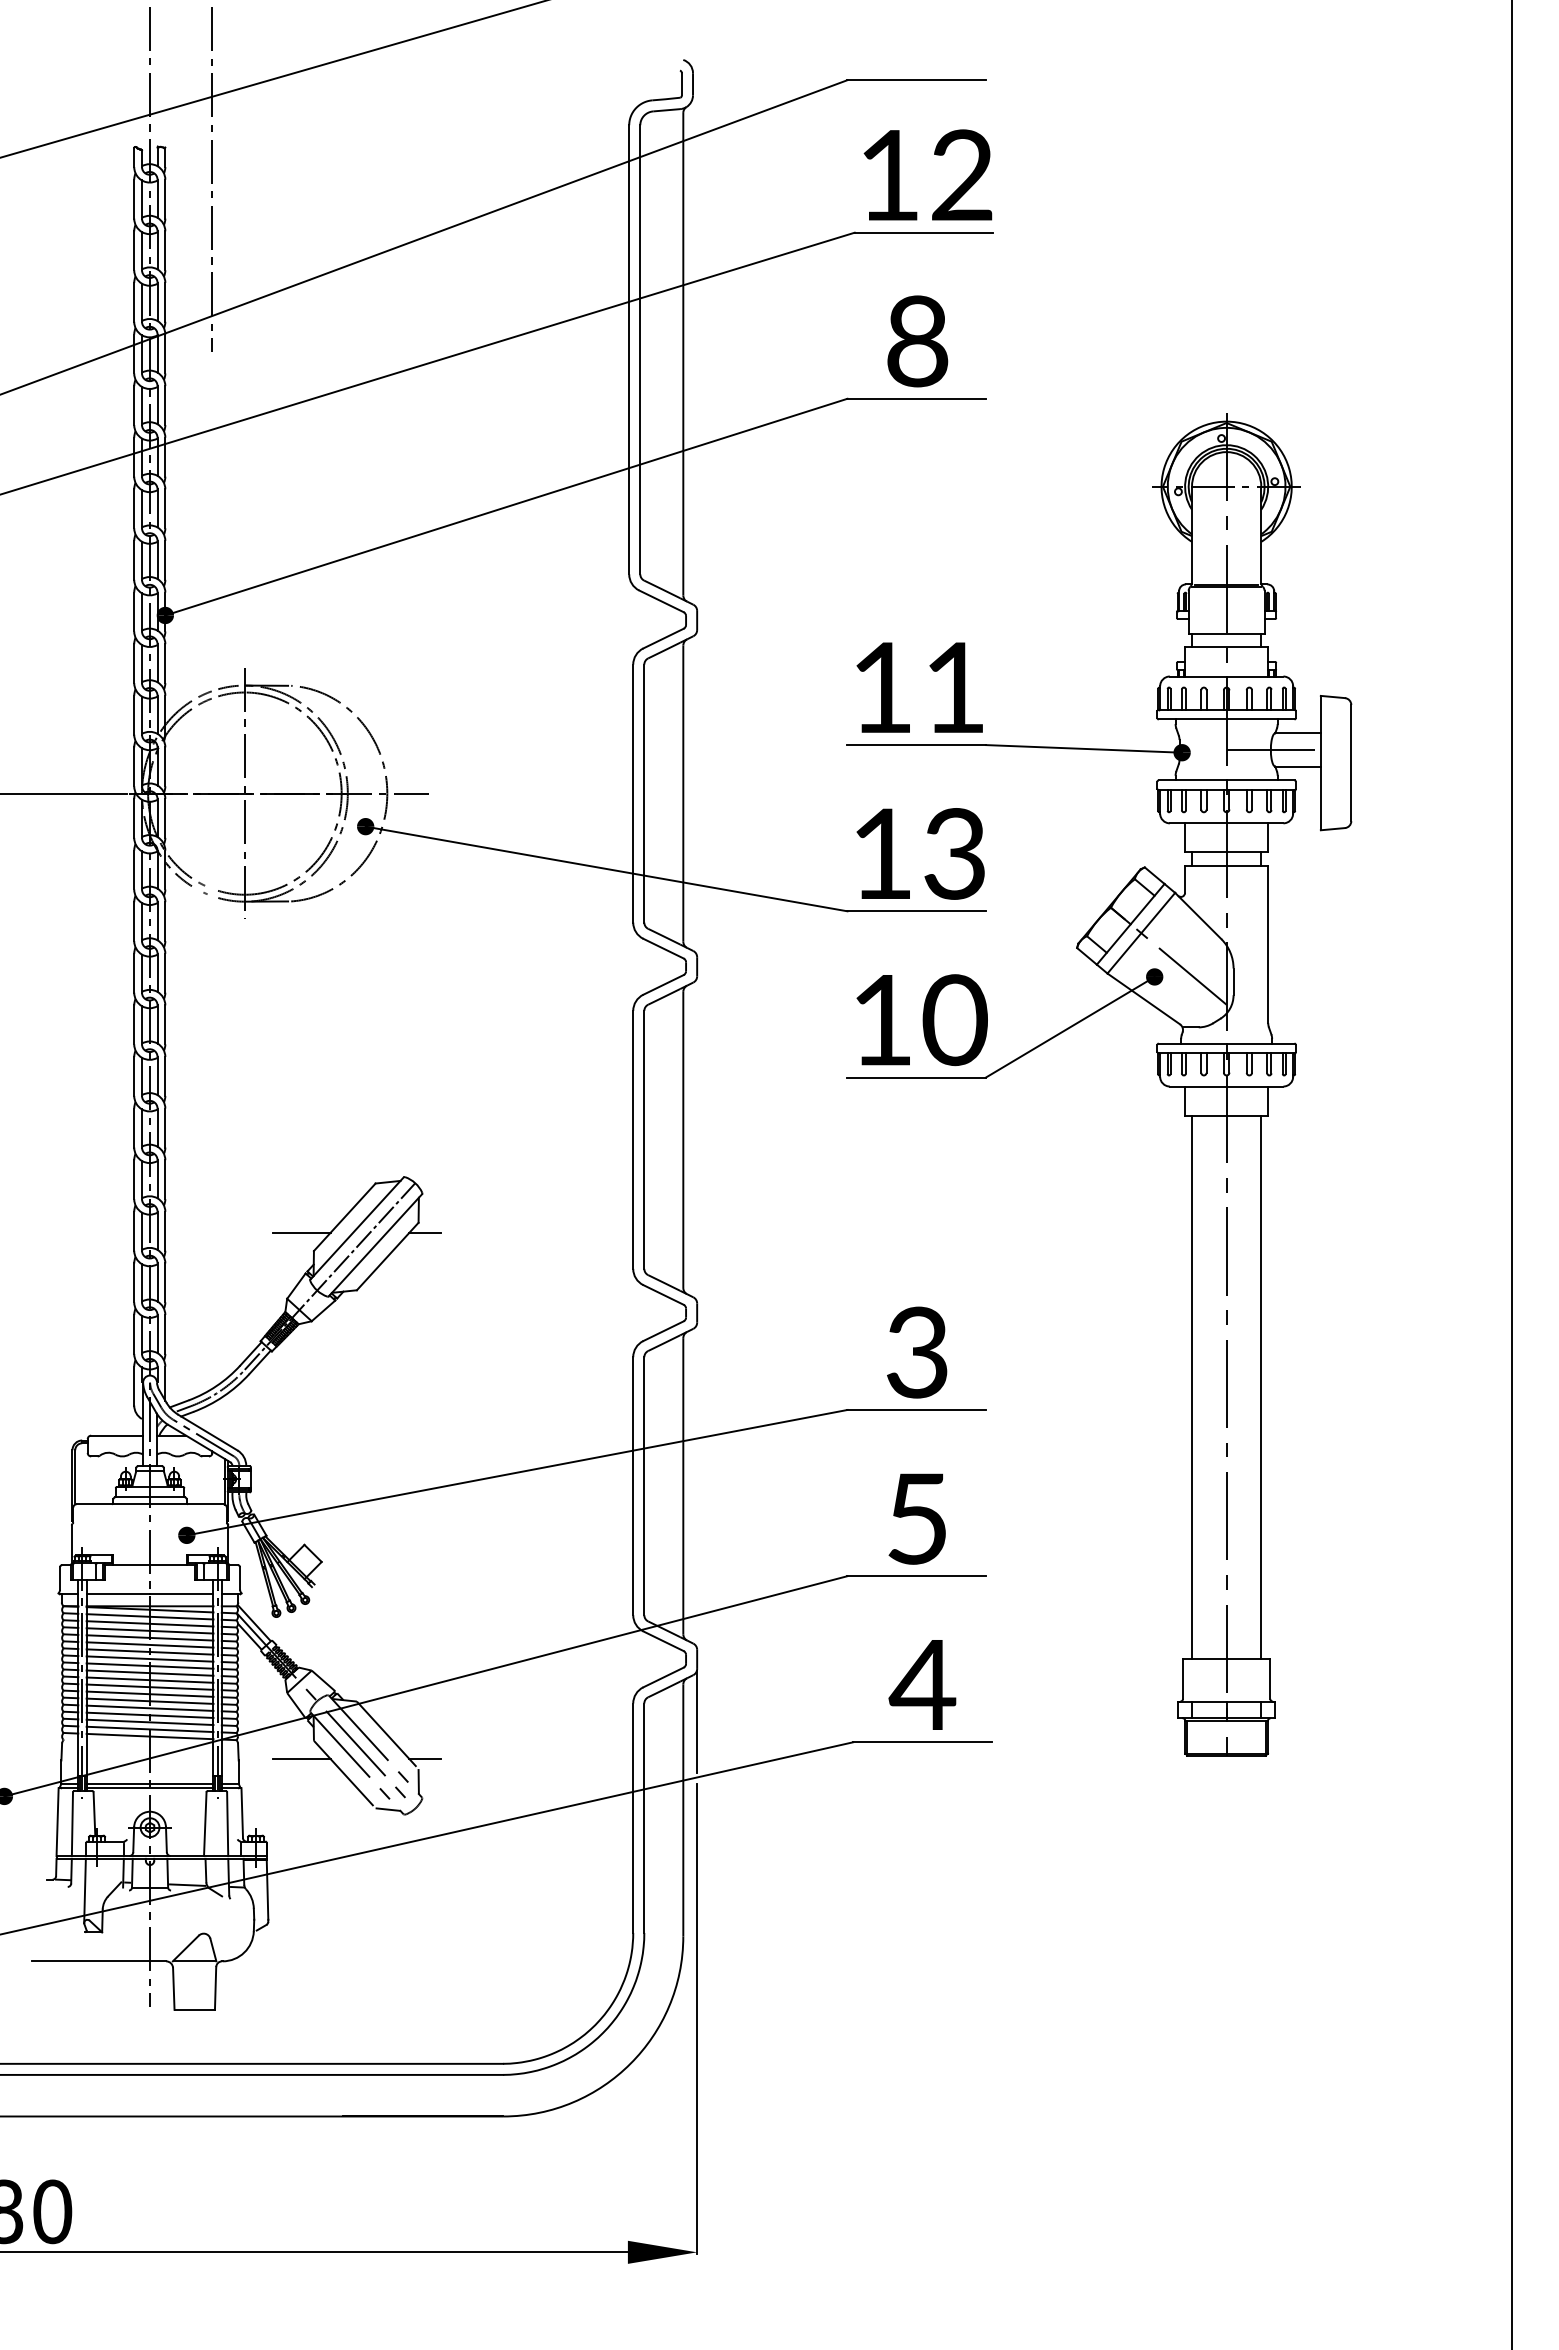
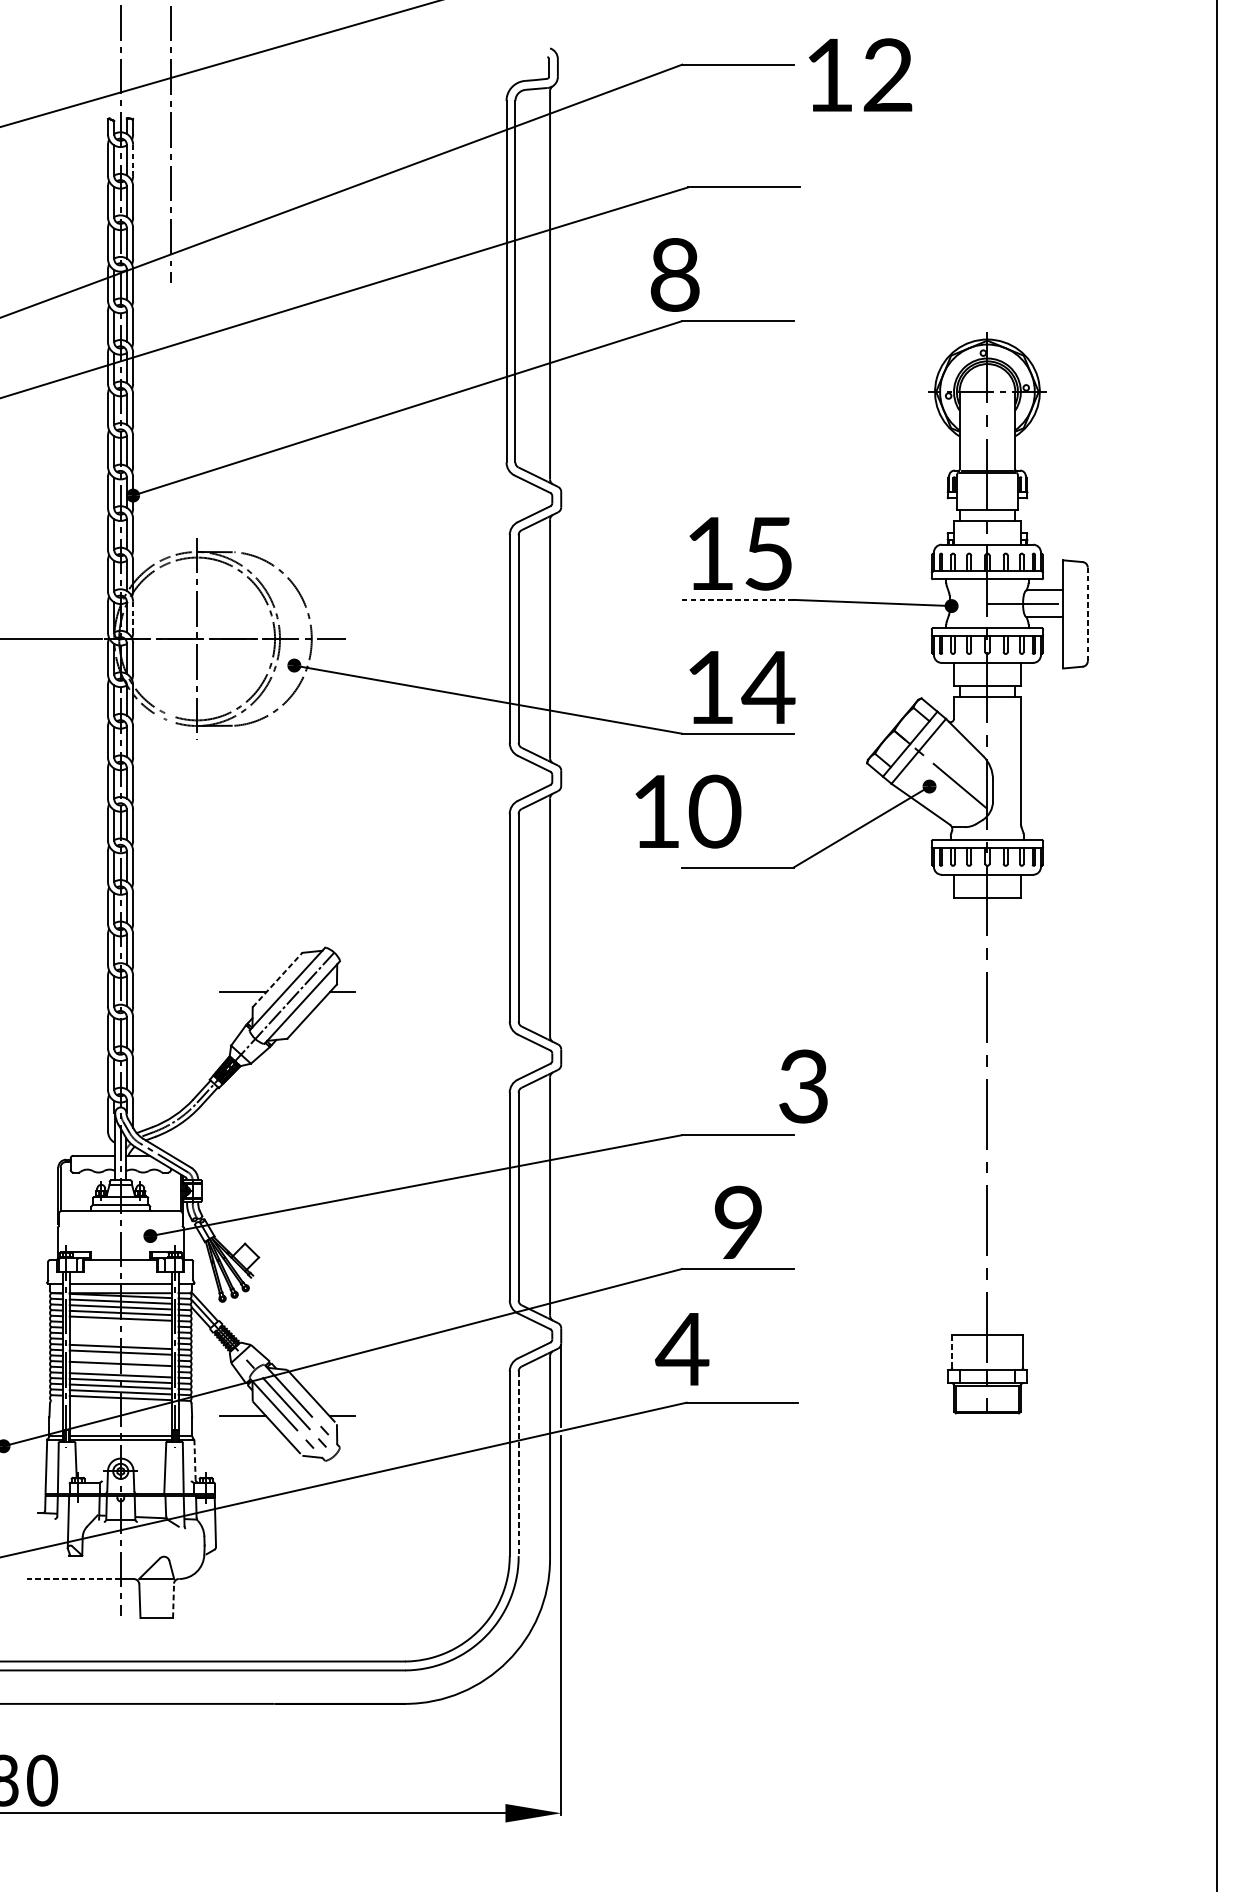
text: (927, 174) -> (860, 74), moved
line: (165, 199) -> (133, 160), solid -> dashed
text: (917, 341) -> (674, 275), moved
text: (954, 687) -> (768, 553), 11 -> 15
line: (916, 745) -> (737, 600), solid -> dashed
line: (1351, 762) -> (1087, 613), solid -> dashed
line: (165, 767) -> (133, 617), solid -> dashed
text: (954, 853) -> (768, 687), 13 -> 14
text: (921, 1020) -> (687, 811), moved
line: (344, 1217) -> (277, 980), solid -> dashed
text: (917, 1352) -> (803, 1086), moved
line: (1192, 1386) -> (959, 1116), removed
line: (1261, 1386) -> (1015, 1116), removed
text: (917, 1518) -> (738, 1222), 5 -> 9
line: (149, 1644) -> (120, 1323), removed
line: (149, 1651) -> (120, 1329), removed
line: (149, 1658) -> (120, 1335), removed
line: (149, 1665) -> (120, 1340), removed
line: (1183, 1679) -> (952, 1352), solid -> dashed
text: (922, 1684) -> (682, 1348), moved
line: (149, 1686) -> (120, 1357), removed
line: (149, 1700) -> (120, 1369), removed
line: (242, 1813) -> (195, 1459), solid -> dashed
line: (644, 1818) -> (518, 1464), solid -> dashed
line: (91, 1961) -> (73, 1579), solid -> dashed
line: (215, 1987) -> (173, 1600), solid -> dashed

